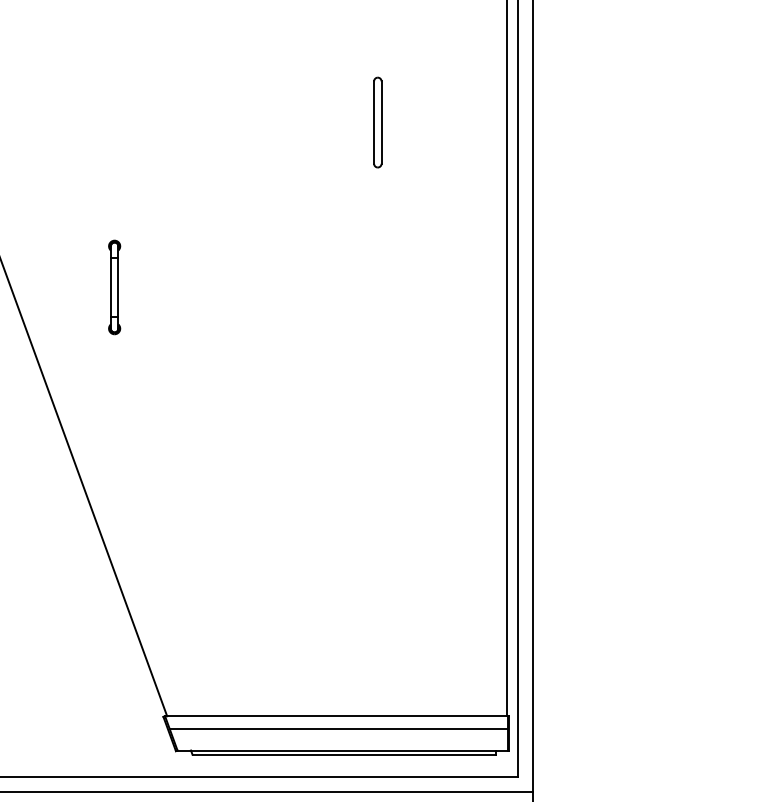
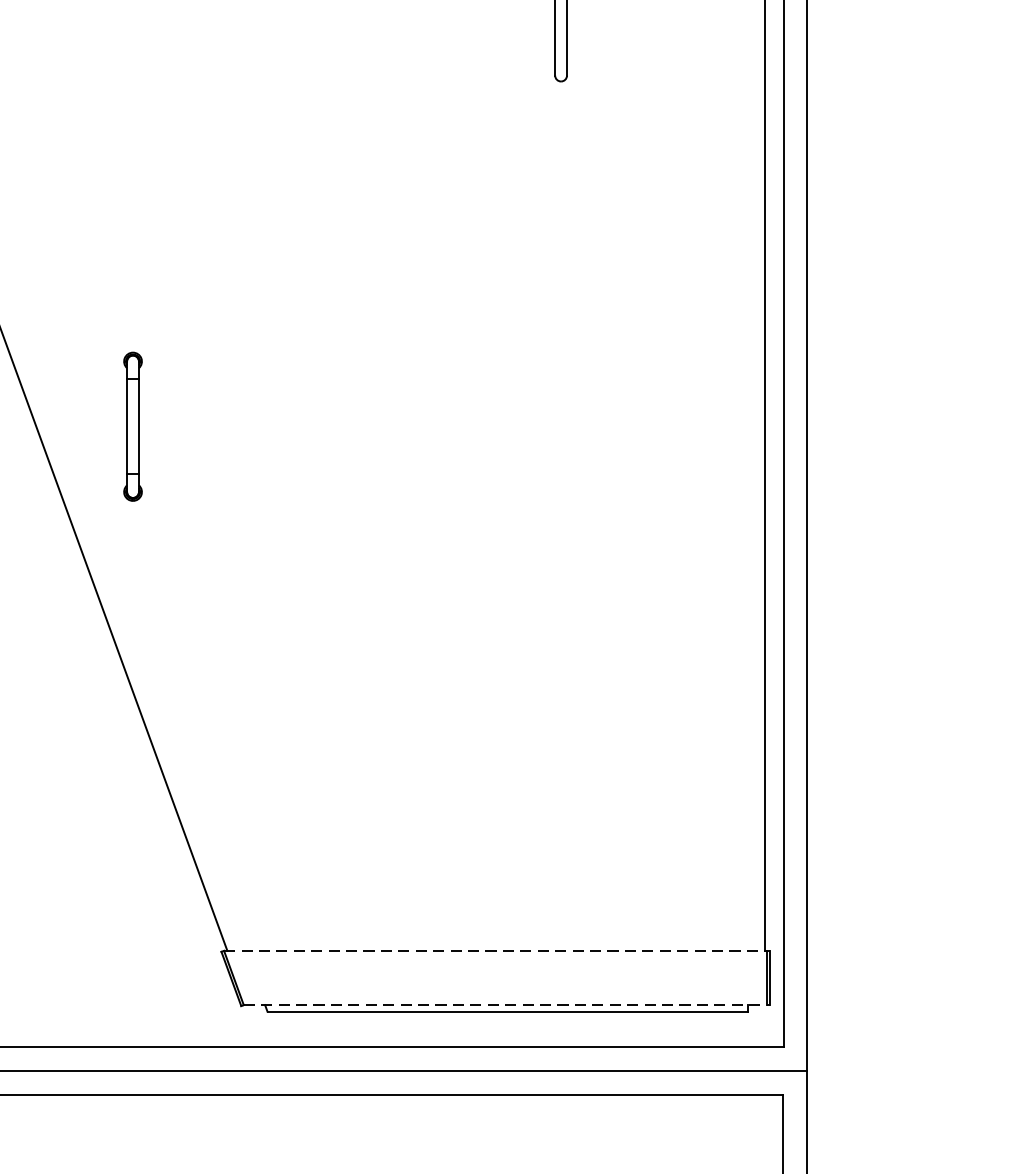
part: (114, 287) -> (132, 426), moved
line: (337, 716) -> (497, 951), solid -> dashed
line: (338, 728) -> (498, 970), removed
line: (343, 750) -> (506, 1005), solid -> dashed

